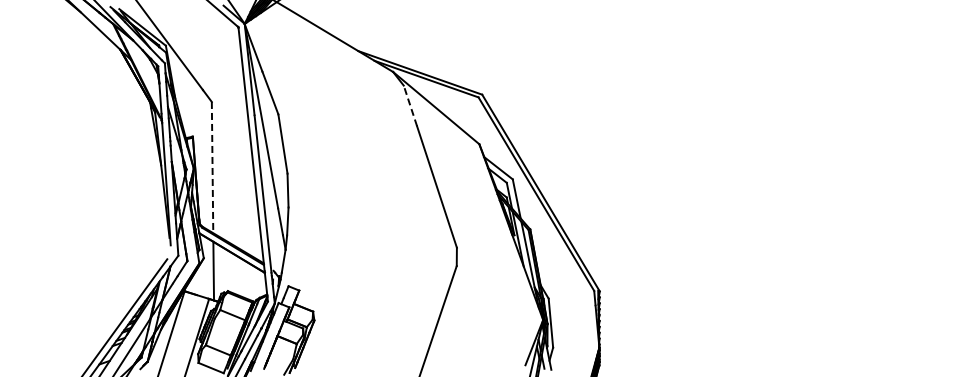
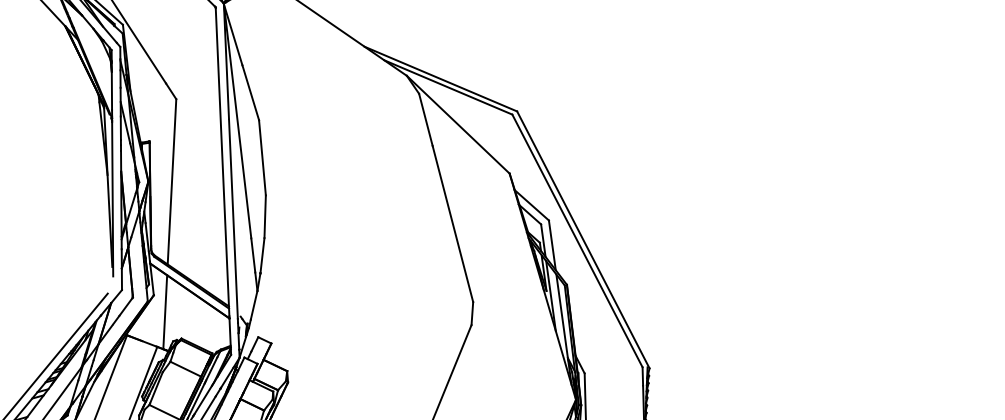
line: (410, 105) -> (426, 119), dashed -> solid
line: (212, 167) -> (171, 181), dashed -> solid

